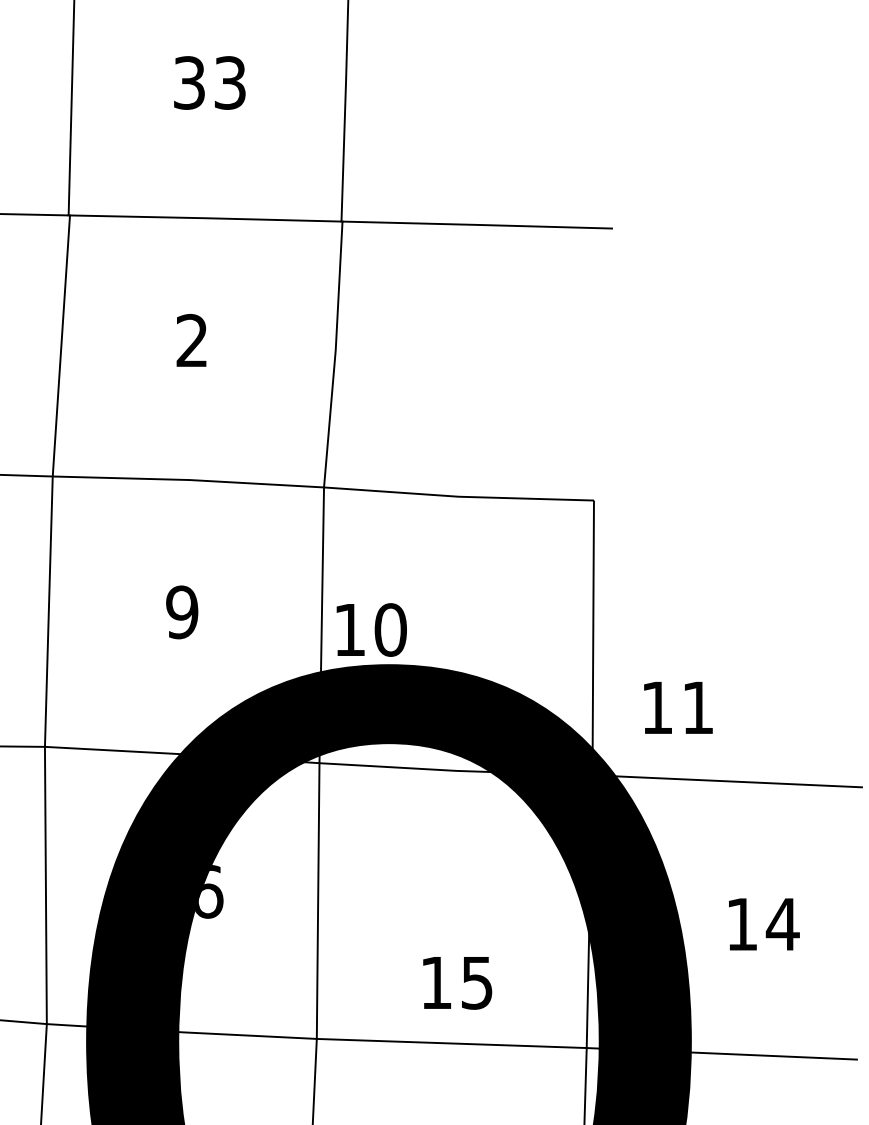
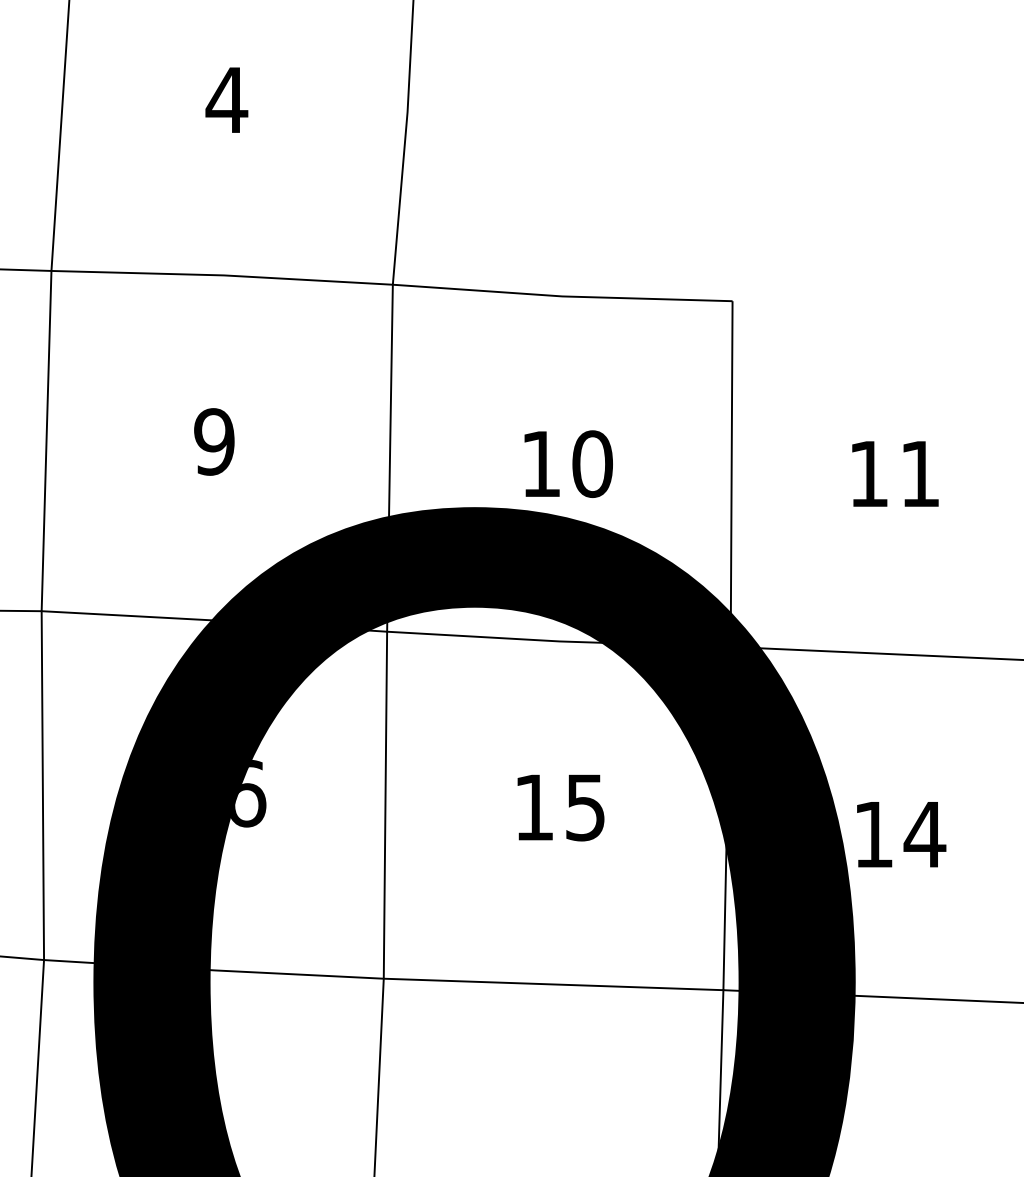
text: (192, 339) -> (227, 98), 2 -> 4
text: (371, 629) -> (568, 463), moved
text: (678, 707) -> (895, 473), moved
text: (764, 924) -> (901, 834), moved
text: (457, 983) -> (560, 808), moved

